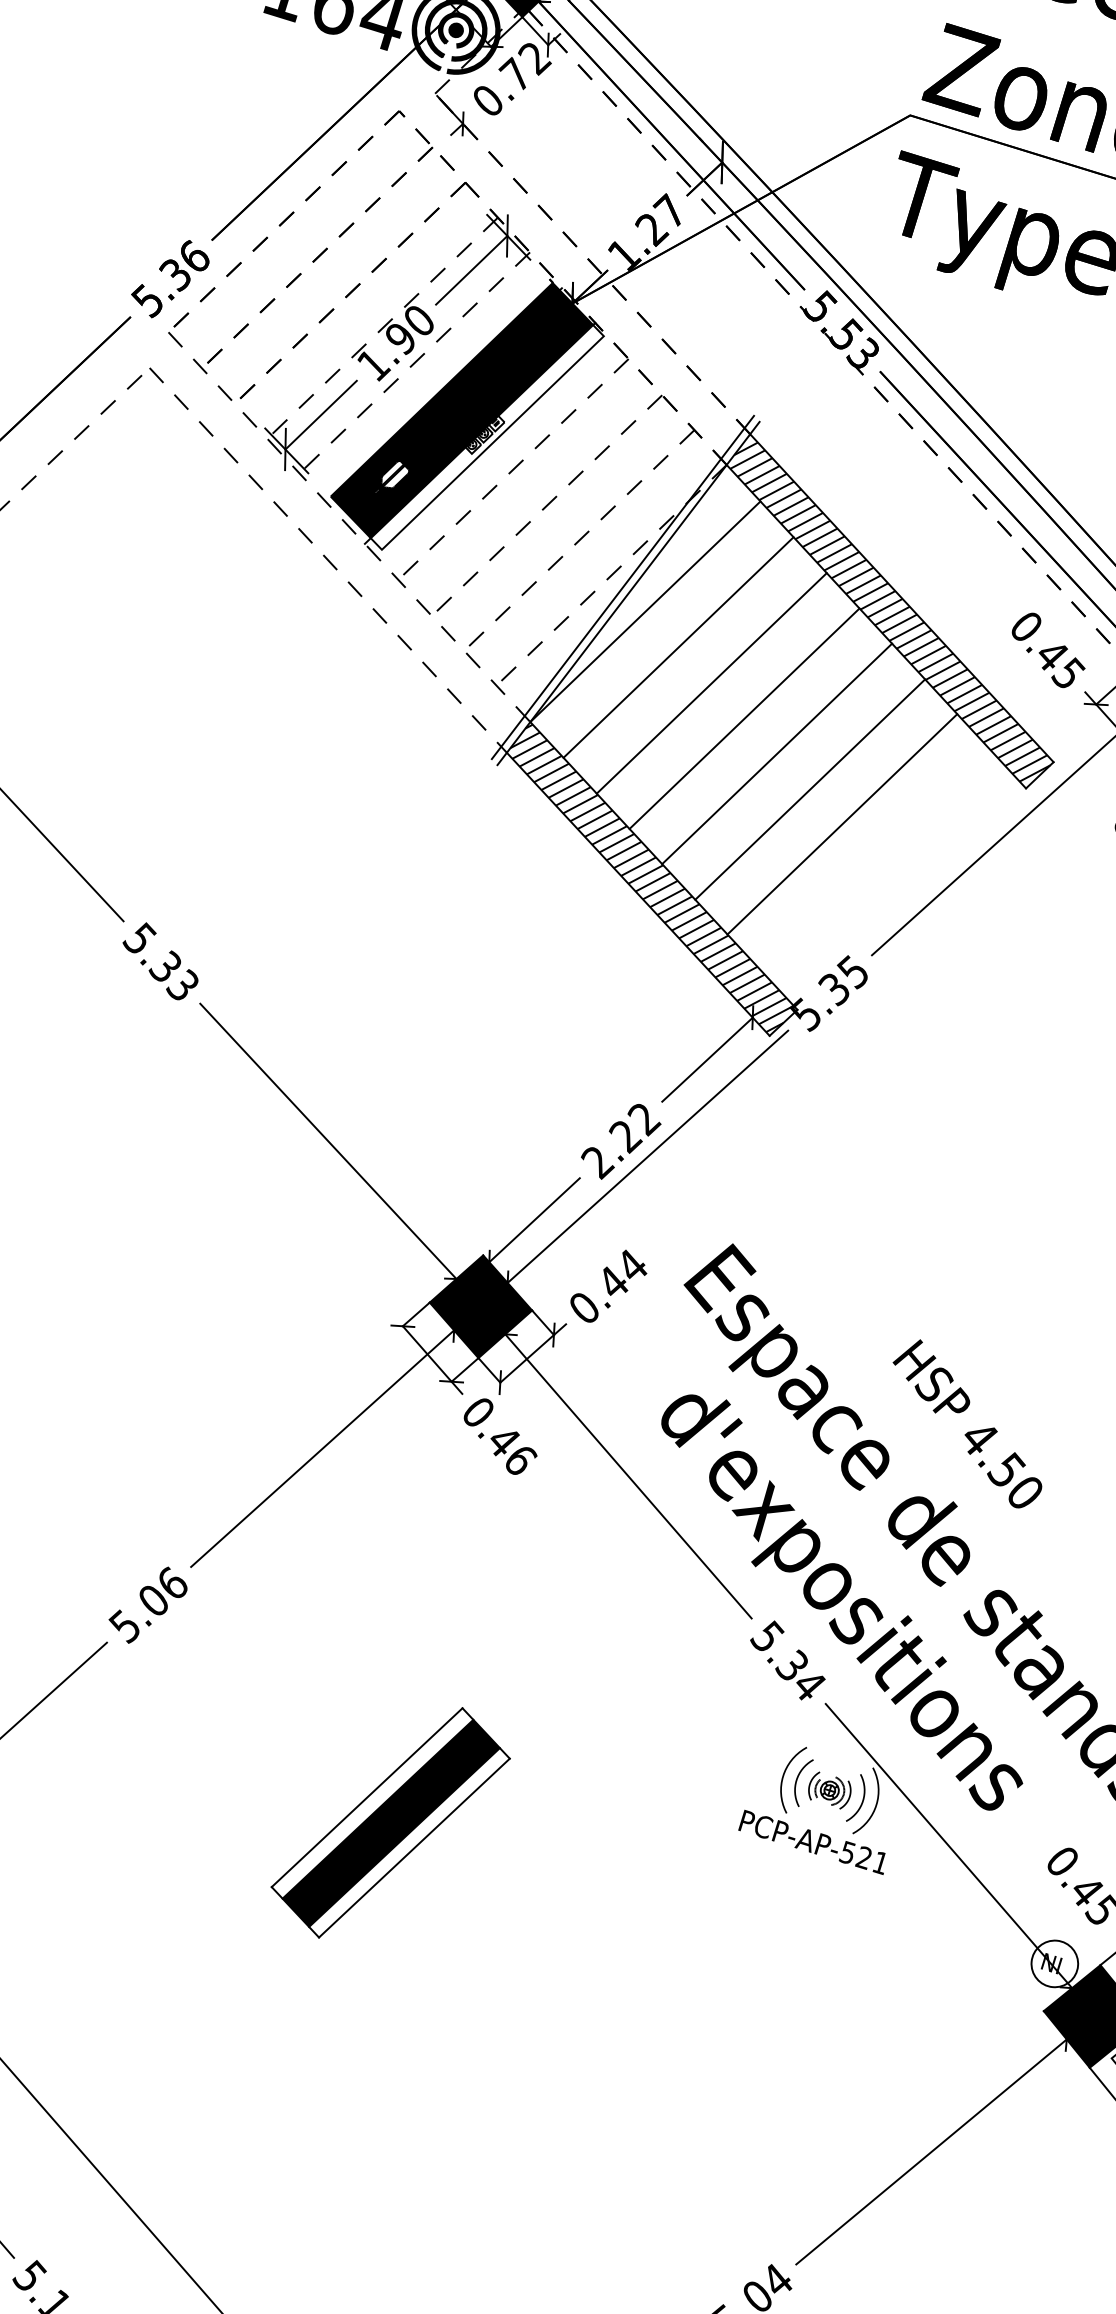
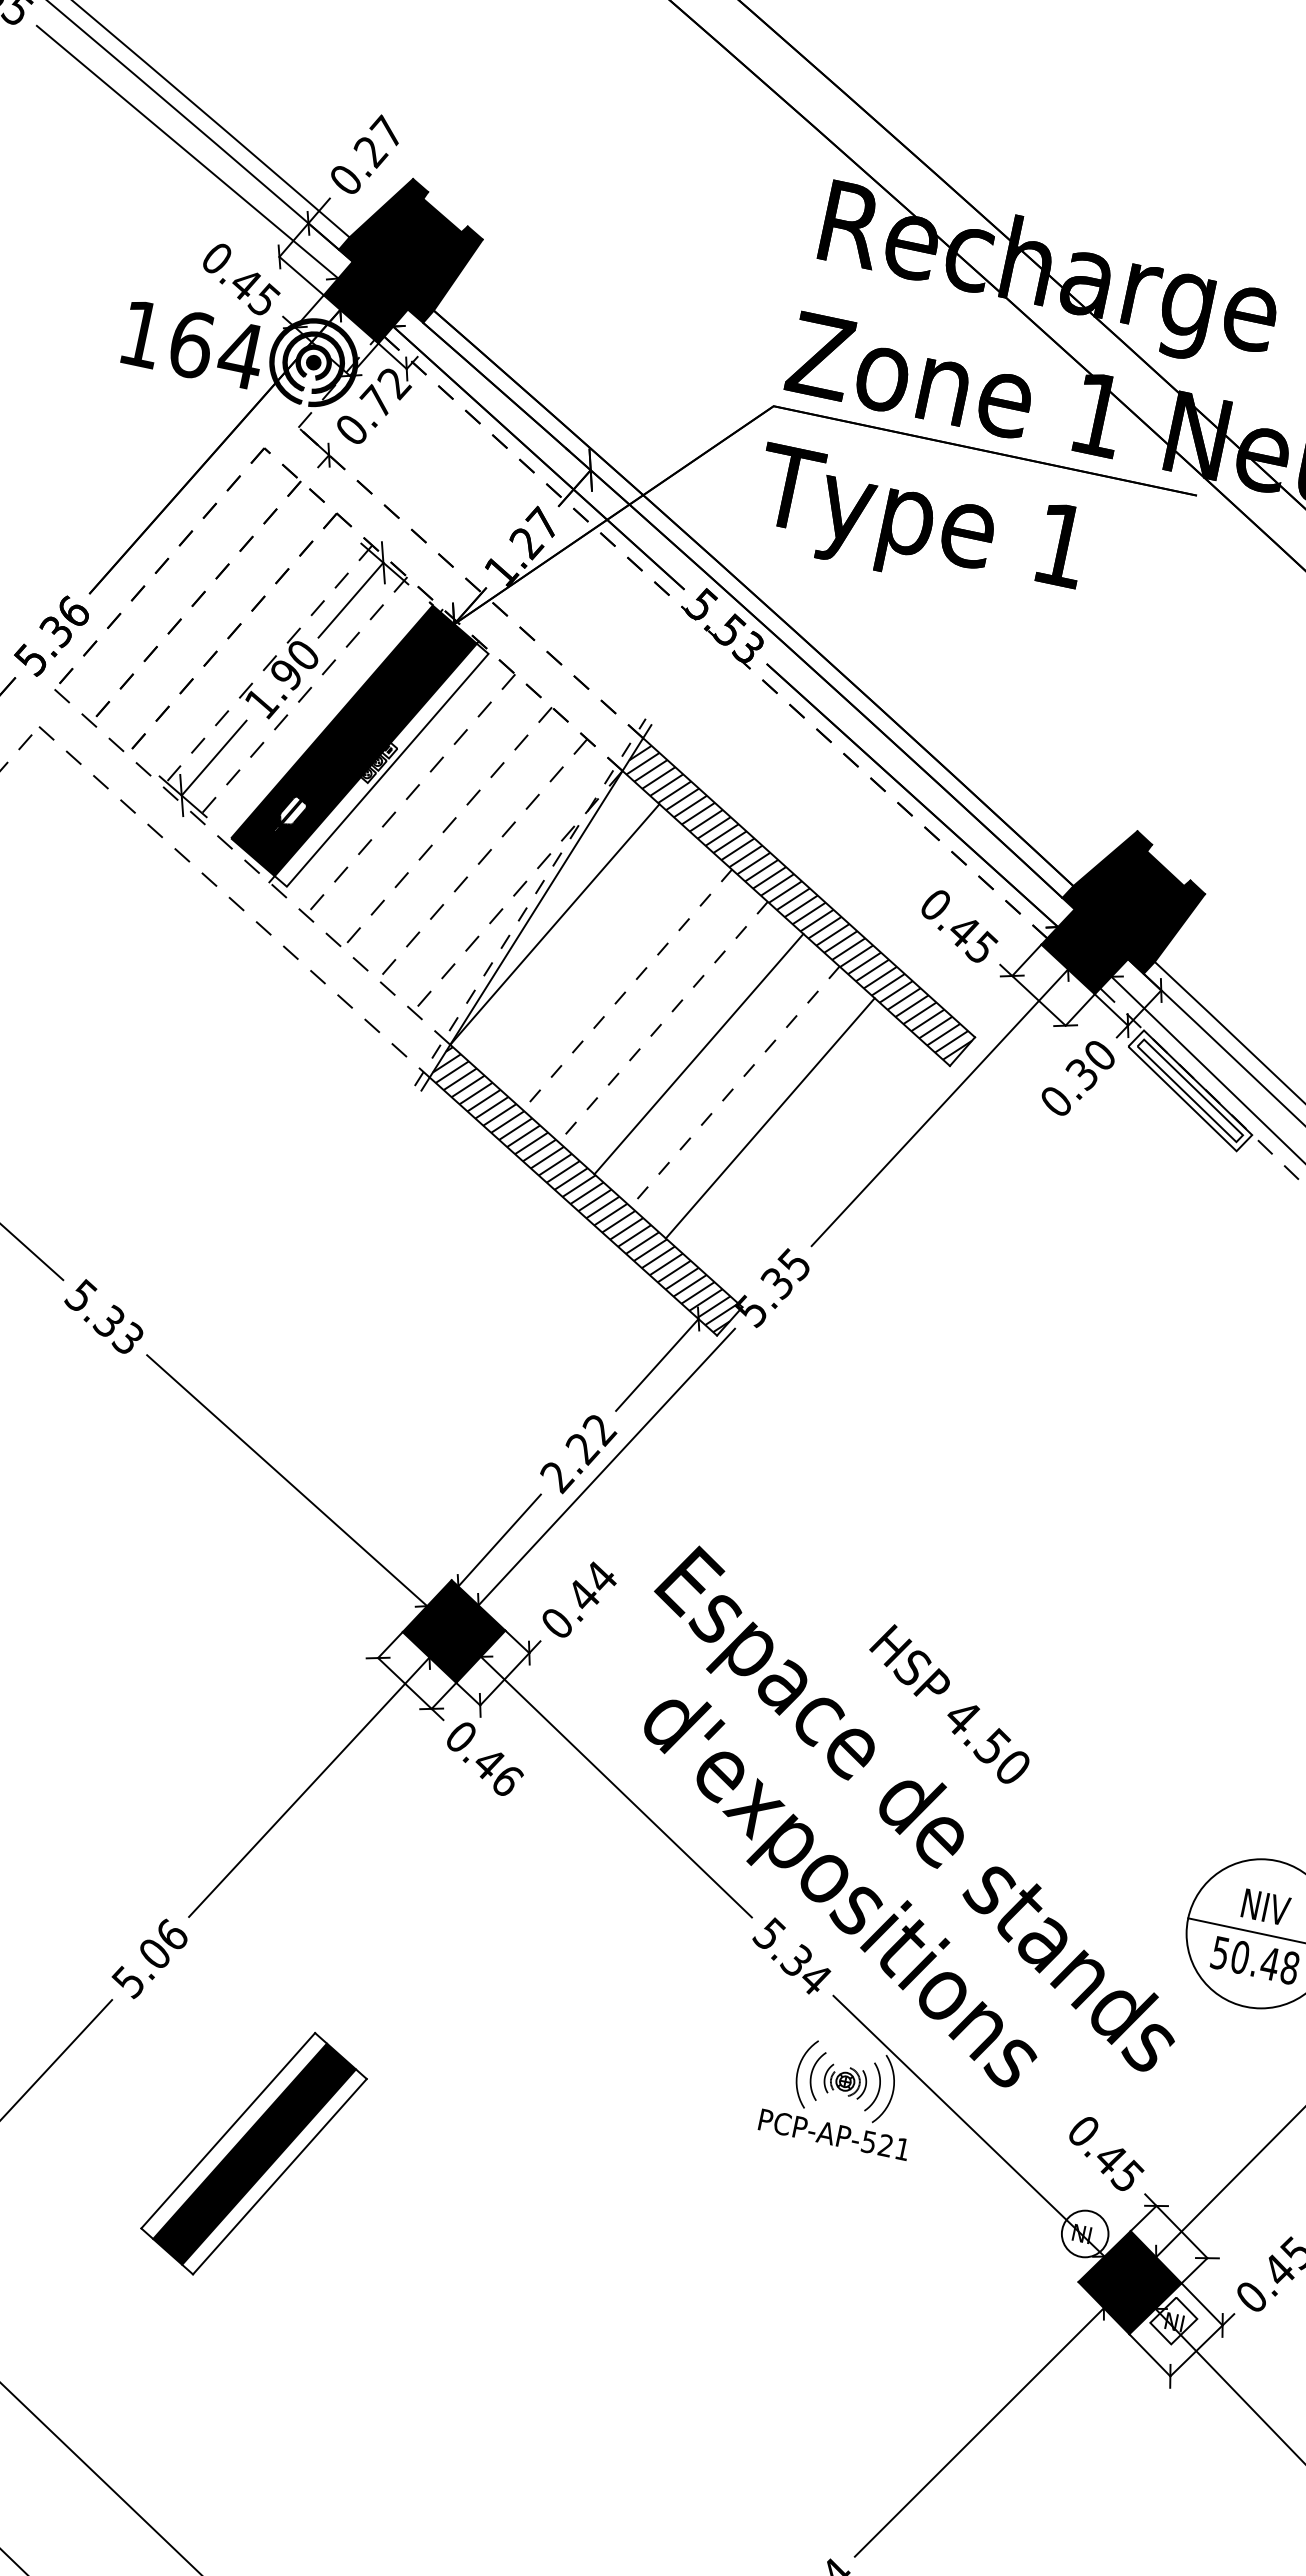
line: (623, 587) -> (530, 902), solid -> dashed
line: (677, 646) -> (590, 956), removed
line: (711, 684) -> (627, 990), solid -> dashed
line: (743, 719) -> (662, 1022), solid -> dashed
line: (809, 790) -> (734, 1087), solid -> dashed
part: (390, 1822) -> (253, 2153), moved

